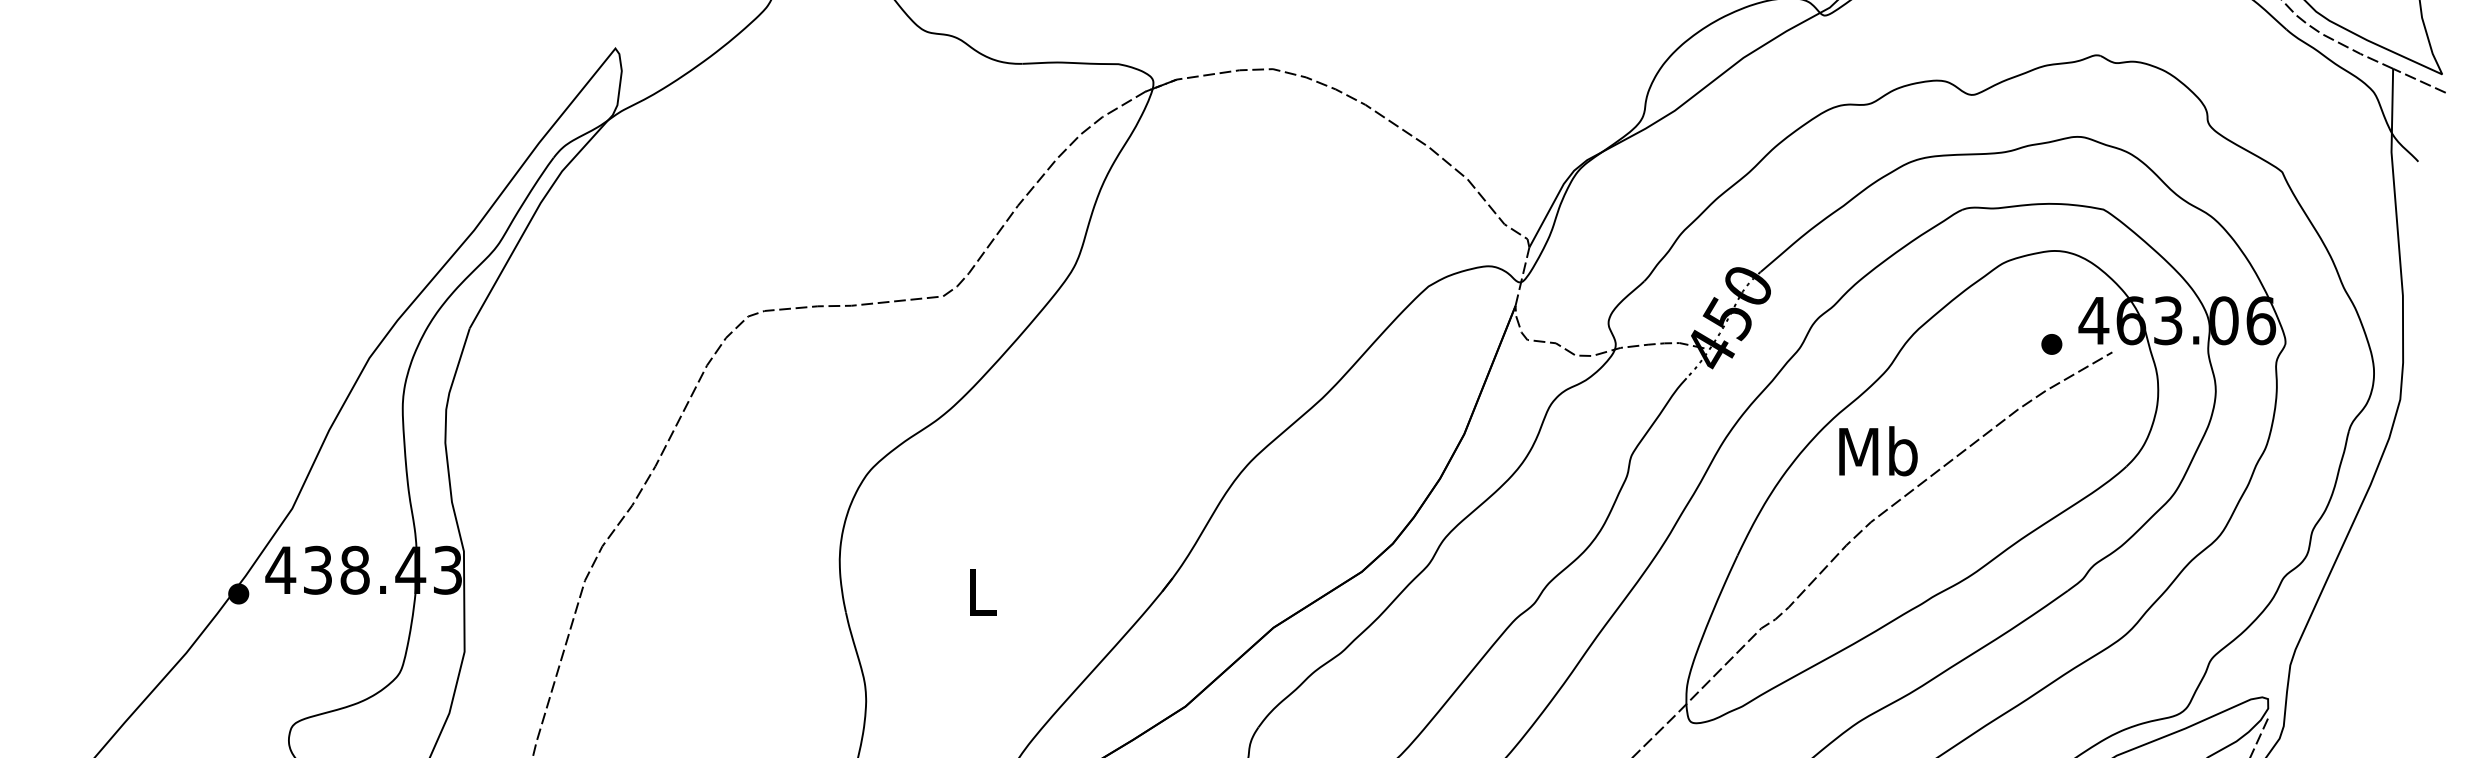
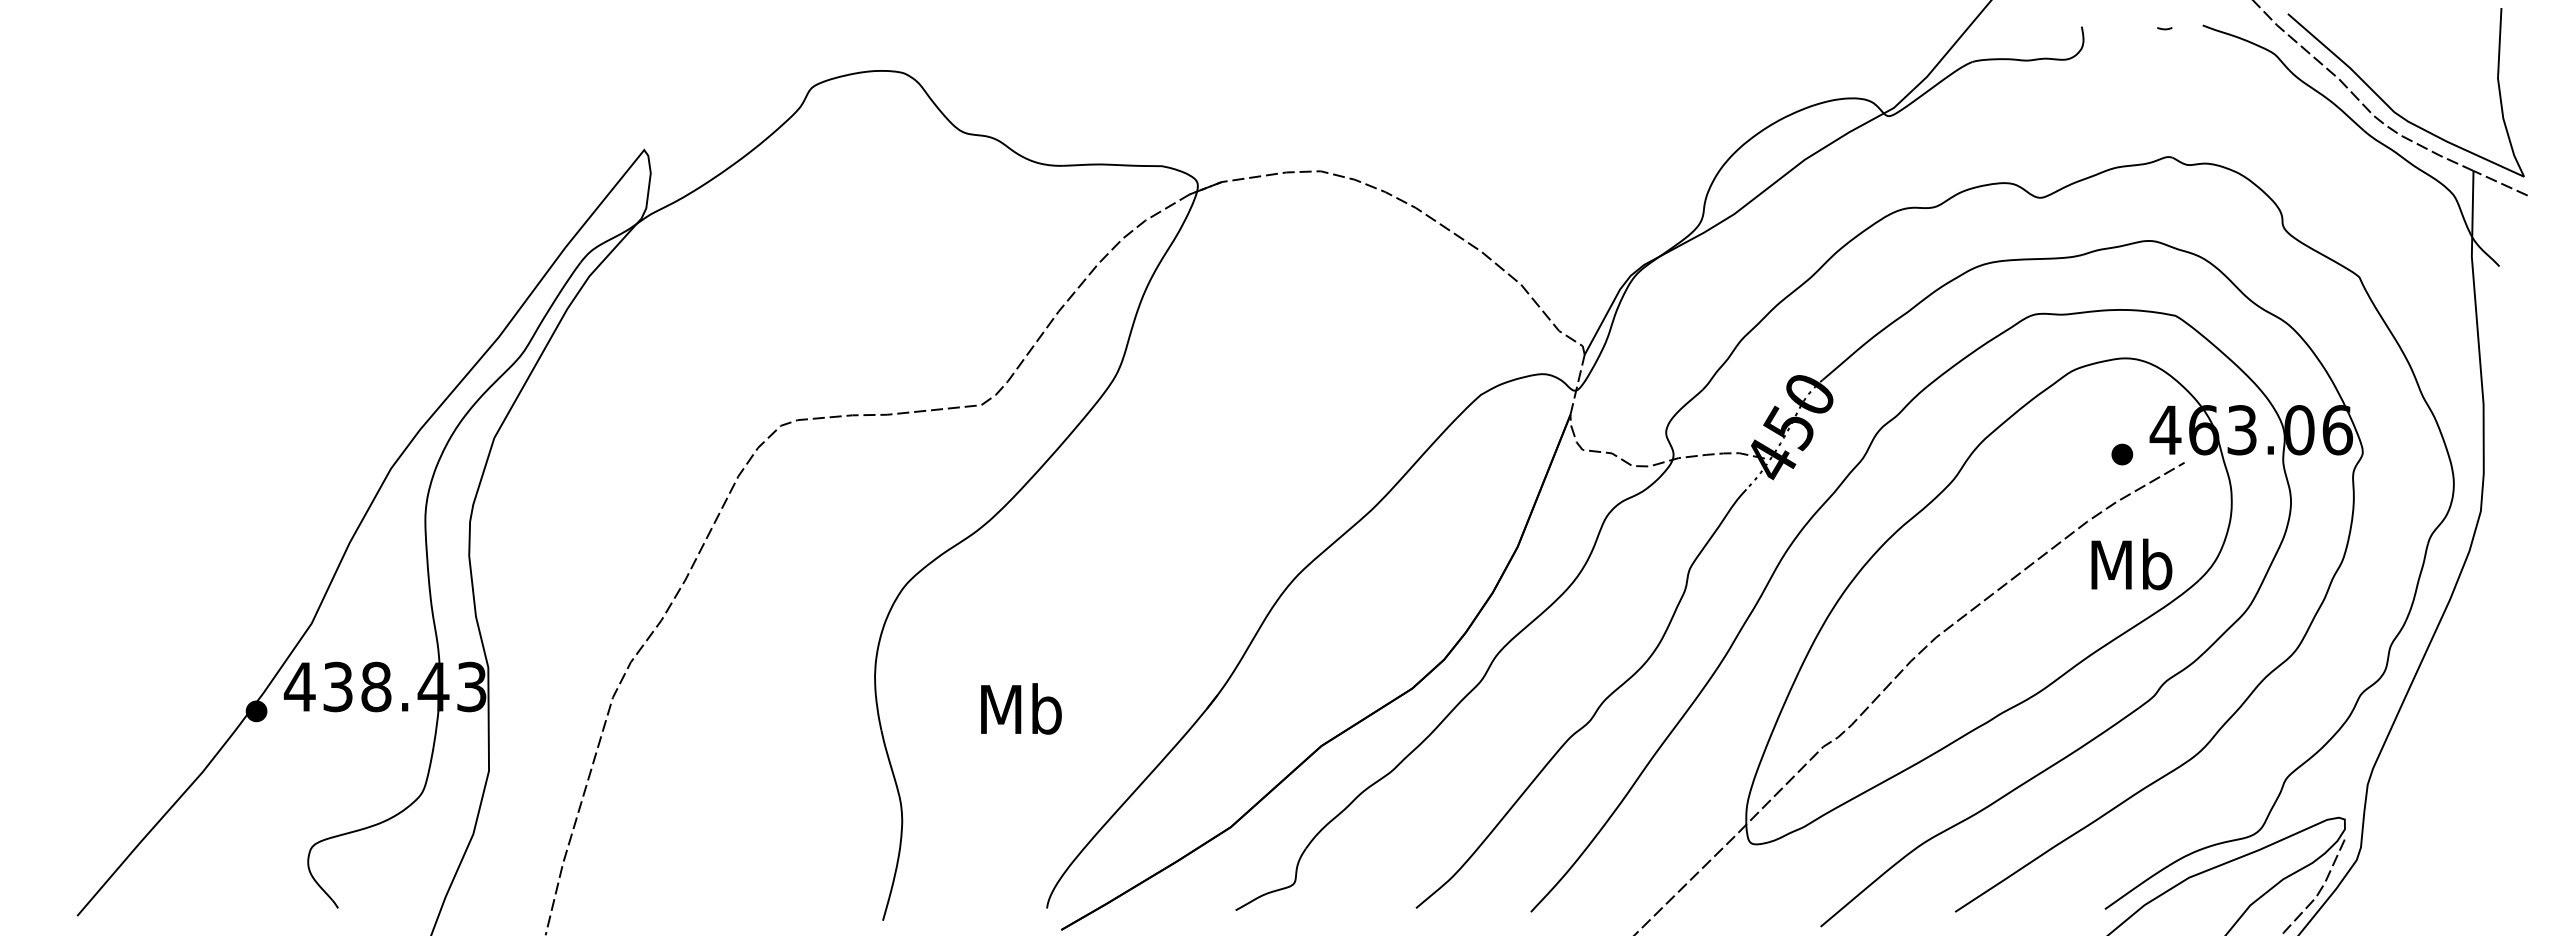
text: (1878, 451) -> (2131, 564), moved
text: (982, 591) -> (1021, 708), L -> Mb

